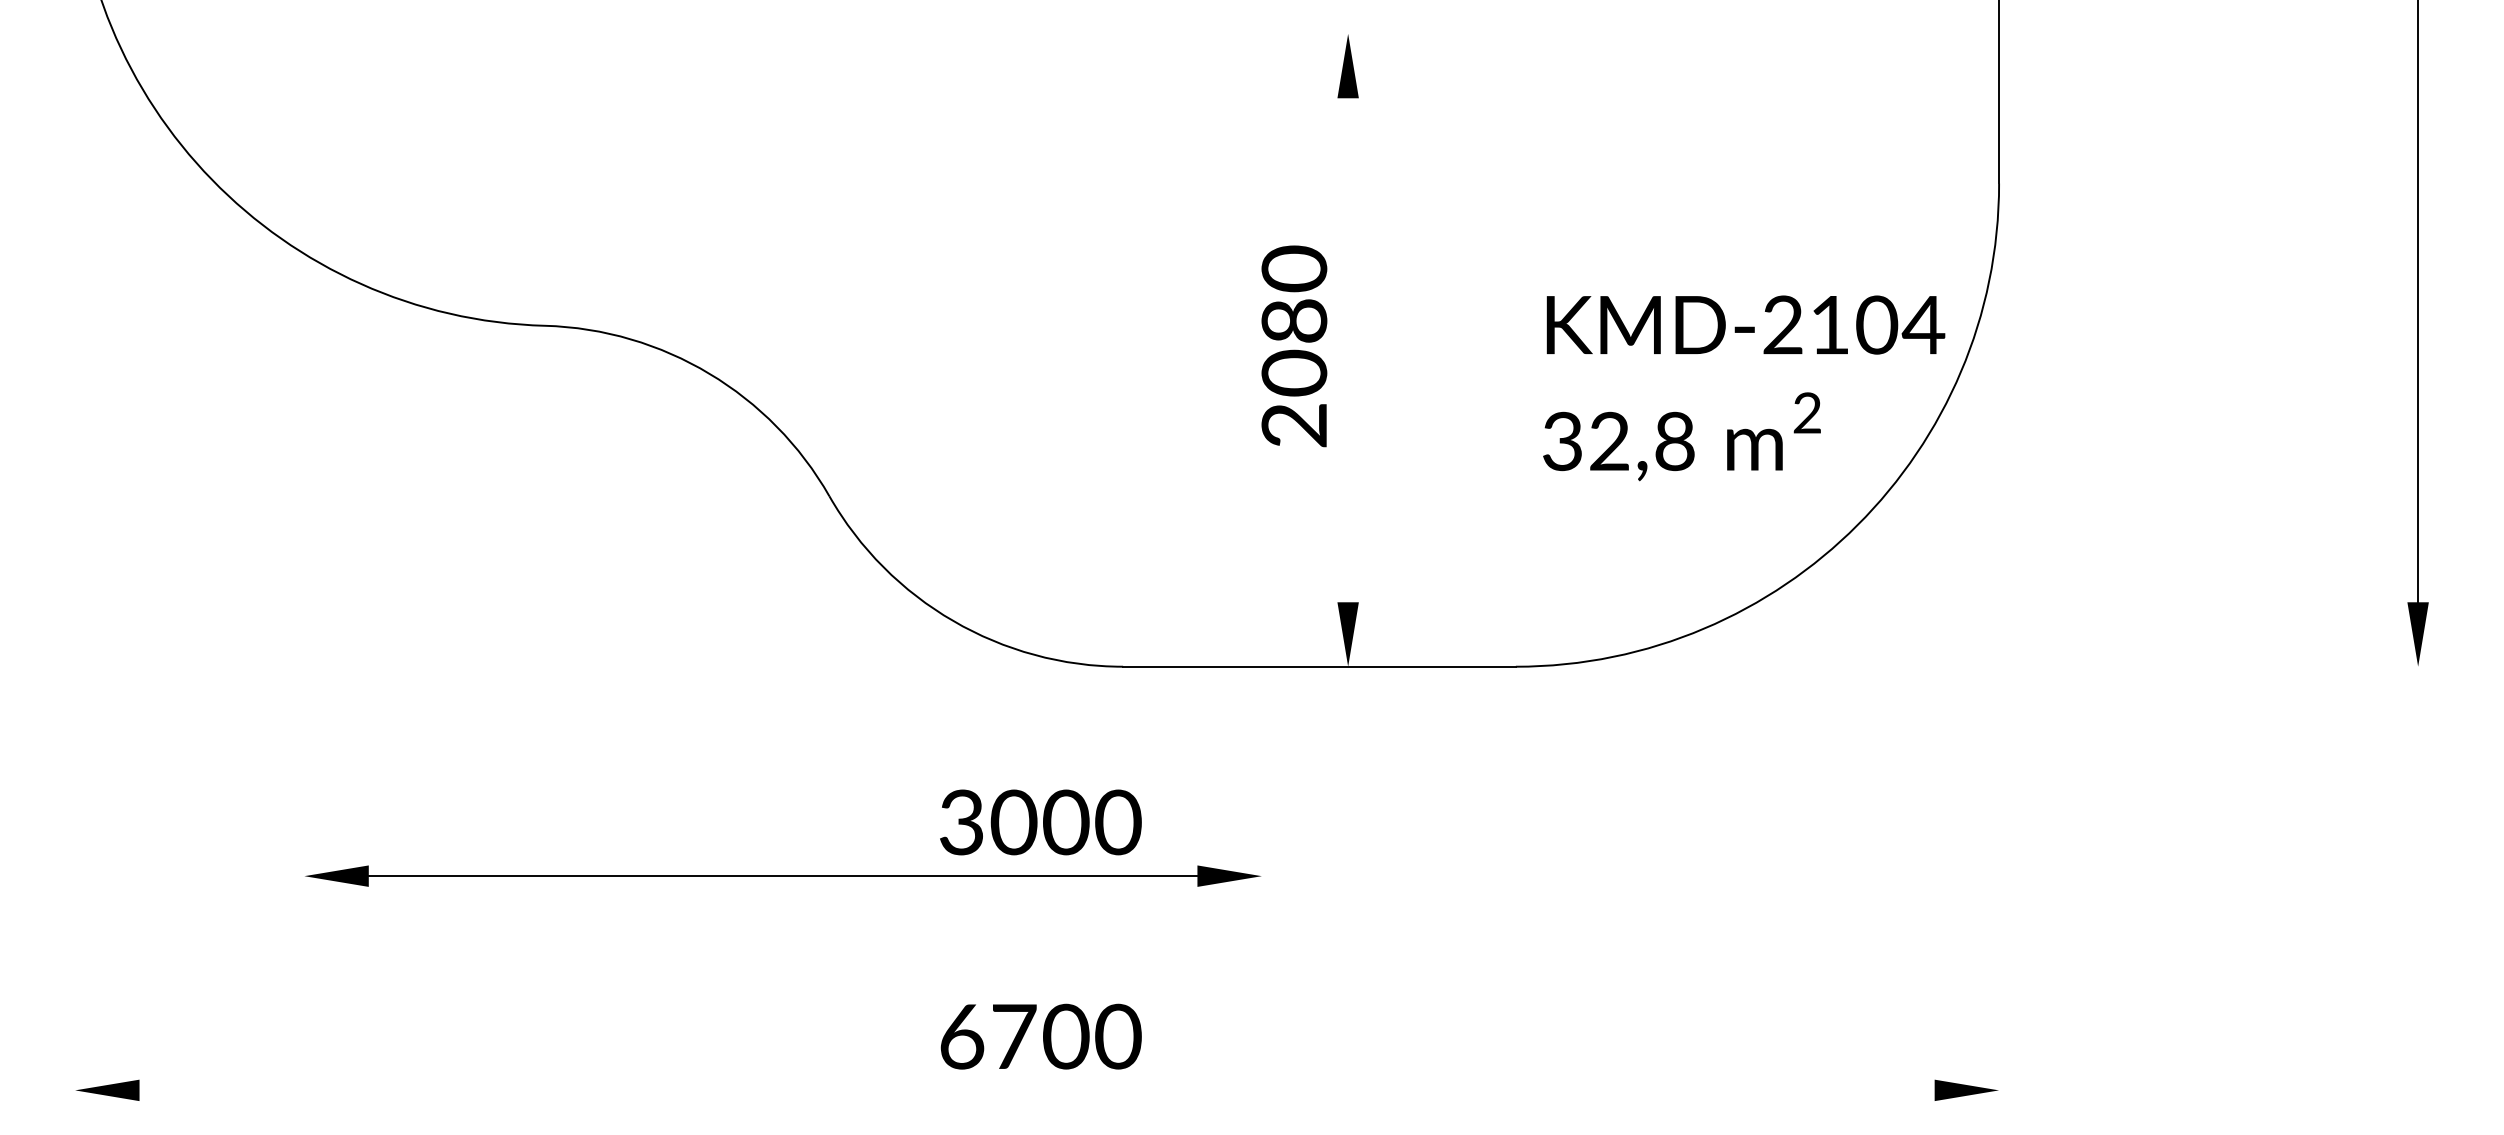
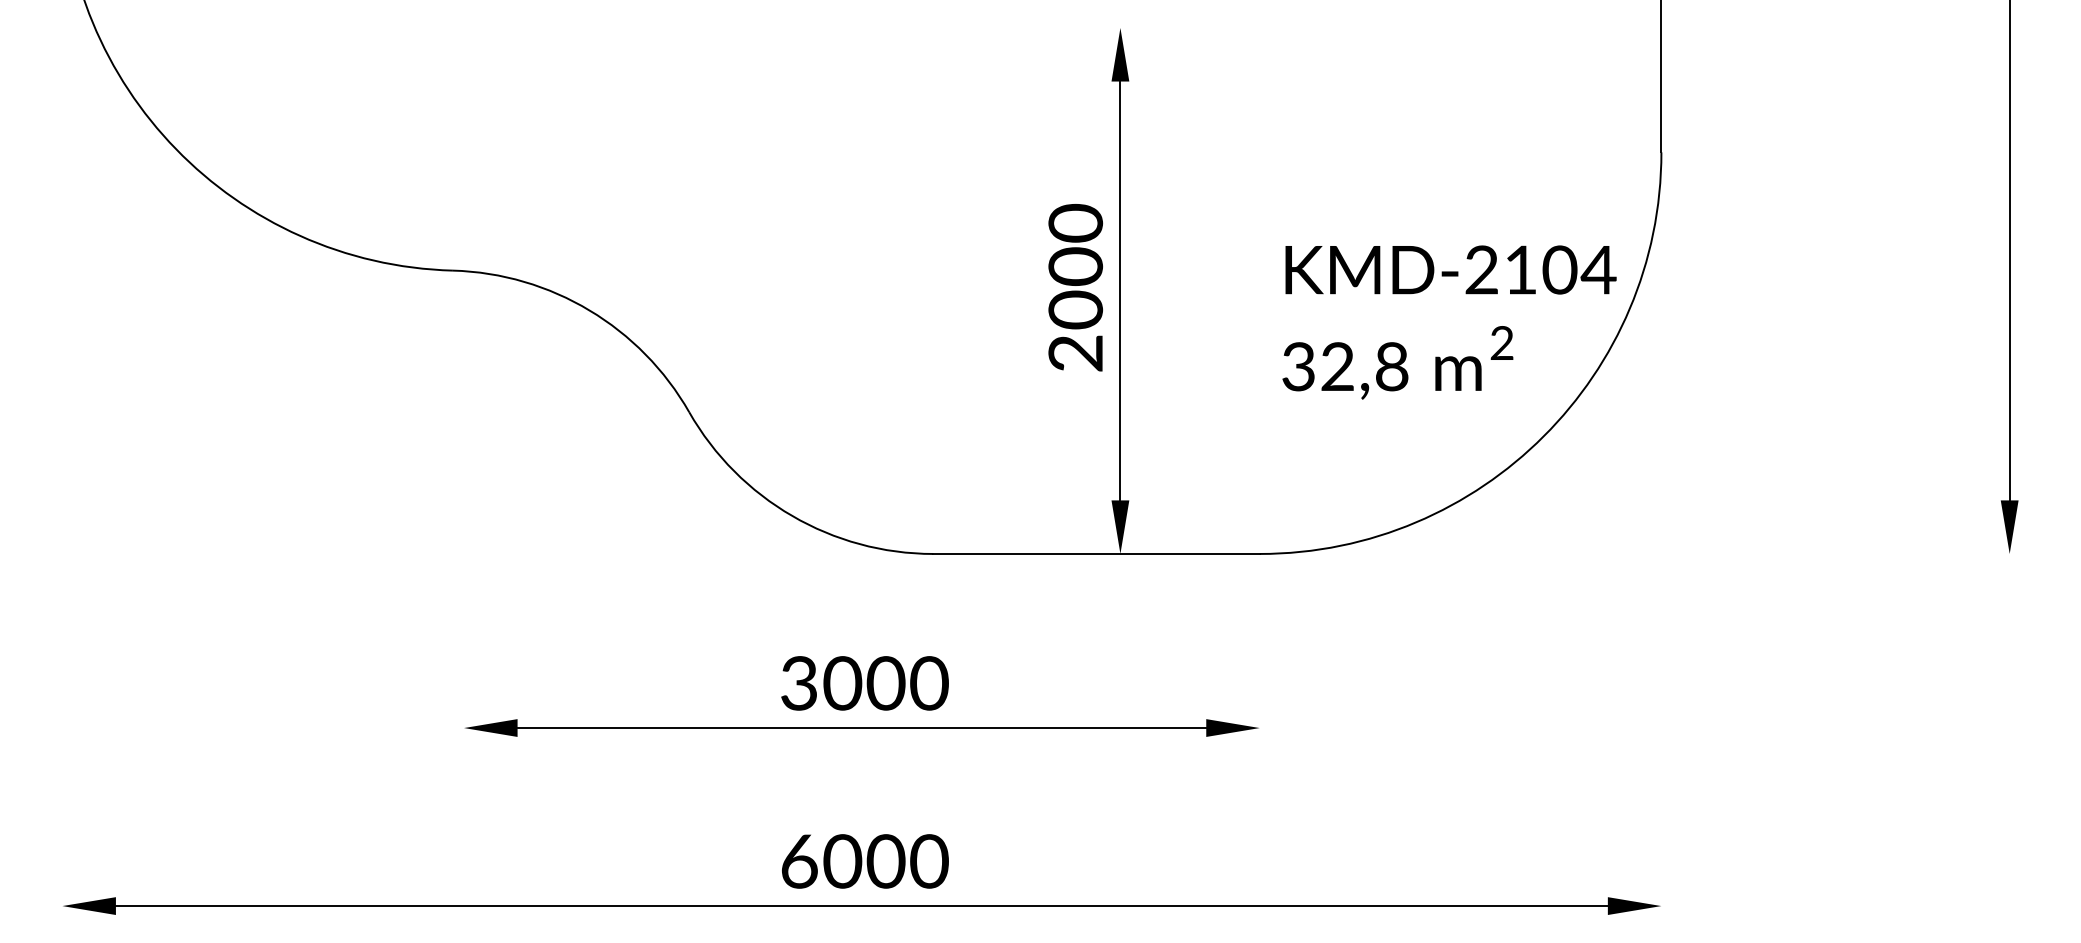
text: (1294, 320) -> (1075, 266), 2080 -> 2000
line: (1348, 350) -> (1120, 291), added
part: (783, 875) -> (862, 727), moved
text: (1013, 1036) -> (842, 861), 6700 -> 6000
line: (1036, 1090) -> (861, 906), added

